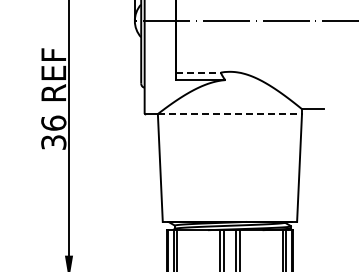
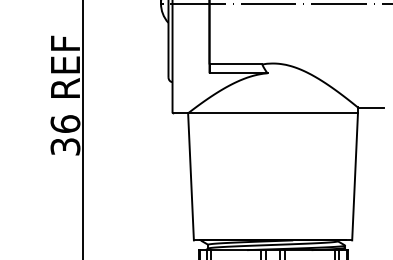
line: (198, 72) -> (235, 64), dashed -> solid
line: (230, 114) -> (273, 113), dashed -> solid

